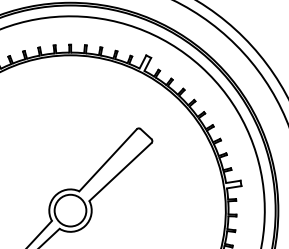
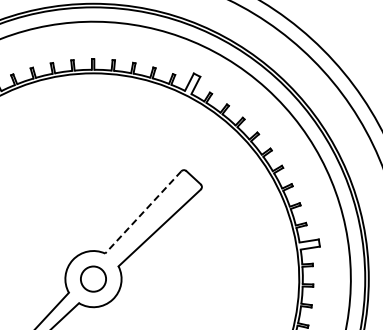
line: (107, 160) -> (142, 212), solid -> dashed
circle: (70, 210) -> (93, 279), size x0.6

